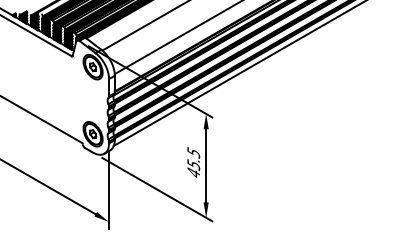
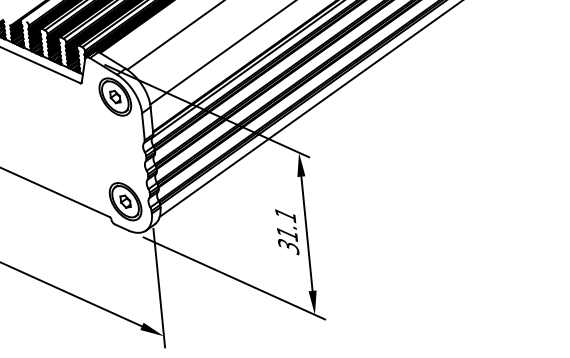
text: (193, 162) -> (286, 230), 45.5 -> 31.1

